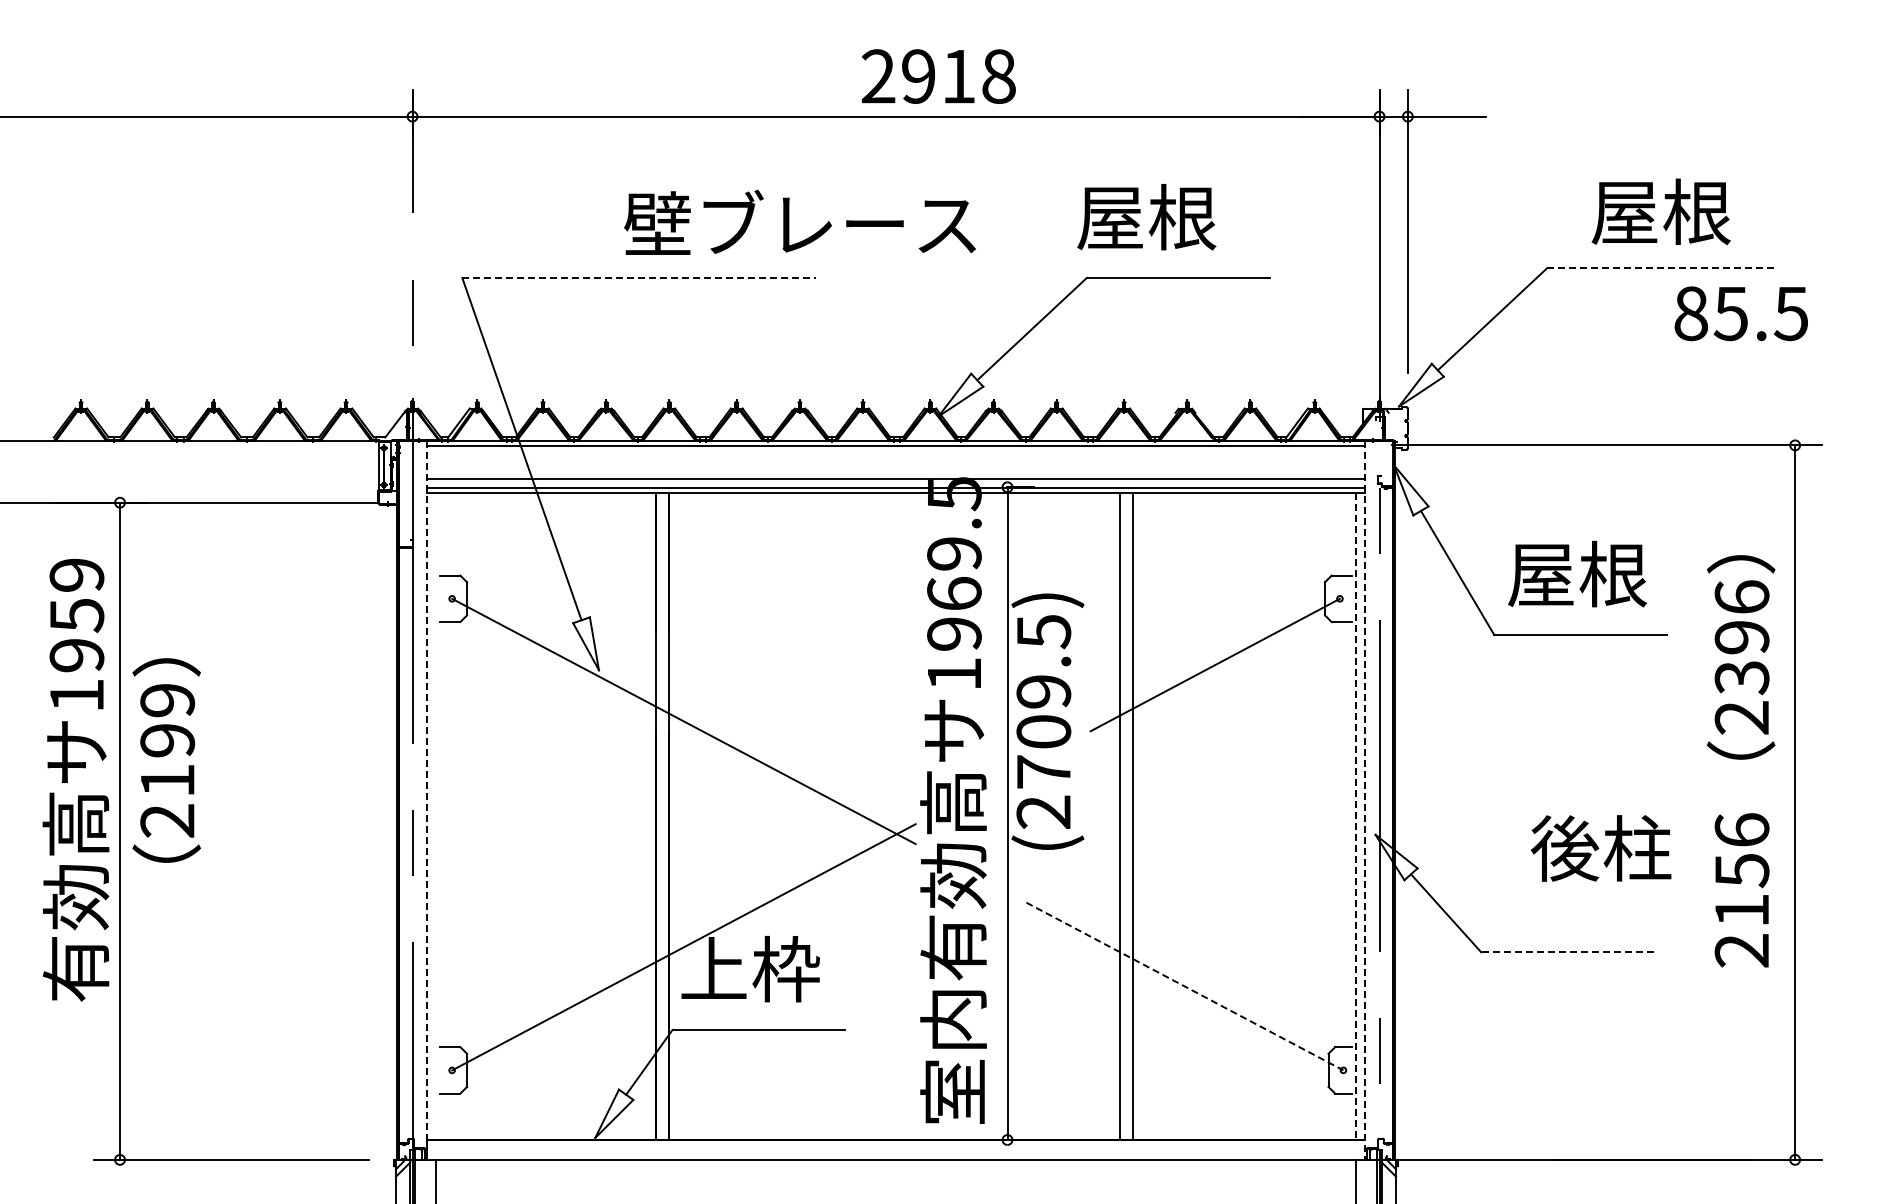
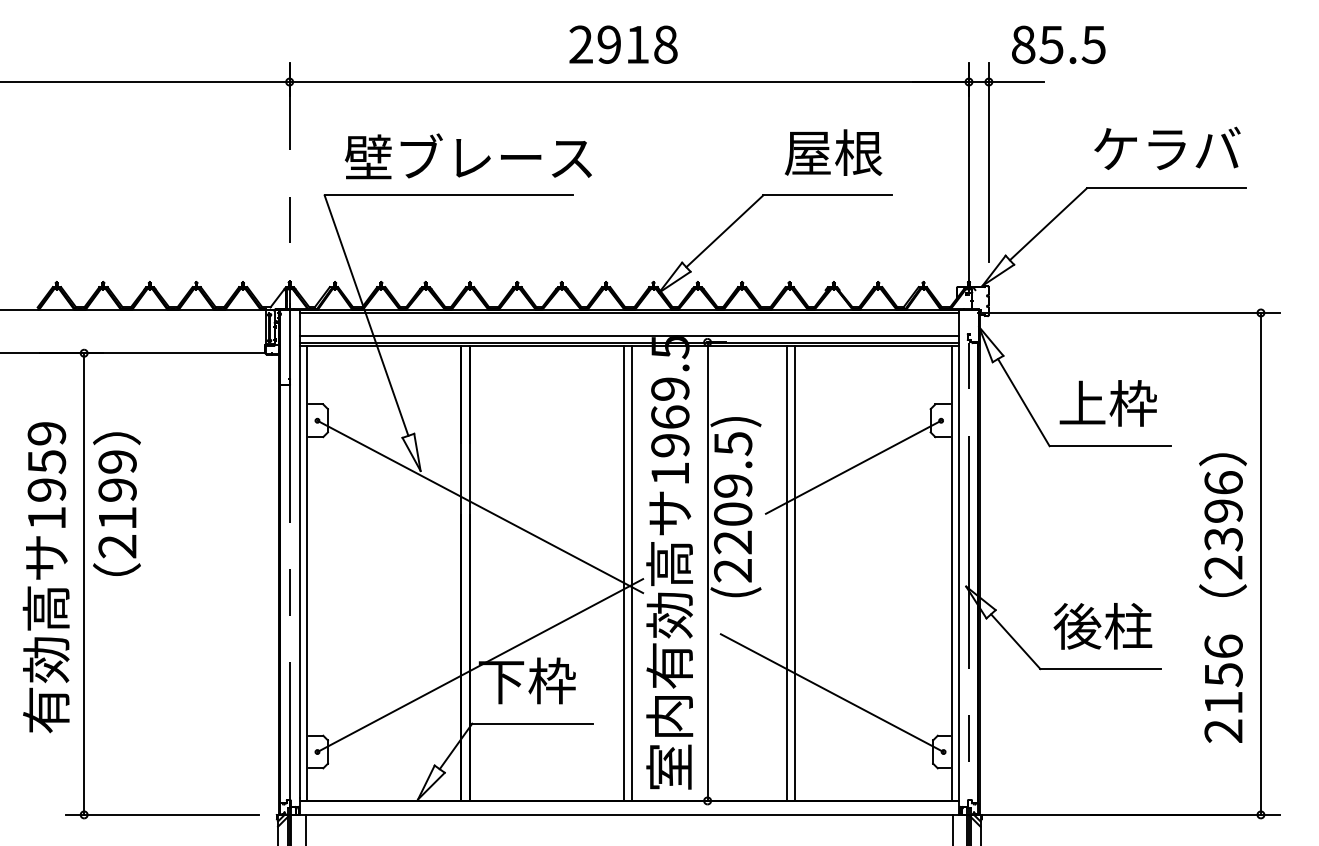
text: (938, 76) -> (623, 44), moved
text: (1661, 211) -> (1167, 148), 屋根 -> ケラバ
text: (1146, 217) -> (833, 152), moved
text: (799, 221) -> (468, 155), moved
line: (1660, 268) -> (1166, 188), dashed -> solid
line: (639, 278) -> (449, 195), dashed -> solid
text: (1740, 313) -> (1058, 44), moved
text: (1577, 574) -> (1108, 403), 屋根 -> 上枠
text: (166, 760) -> (116, 504), moved
text: (1741, 761) -> (1223, 598), moved
text: (1043, 771) -> (732, 542), (2709.5) -> (2209.5)
text: (75, 780) -> (45, 577), moved
line: (426, 788) -> (299, 554), dashed -> solid
line: (1365, 800) -> (959, 562), dashed -> solid
line: (436, 815) -> (306, 572), added
line: (888, 815) -> (624, 572), added
line: (900, 815) -> (632, 572), added
line: (1355, 816) -> (952, 573), dashed -> solid
text: (1601, 848) -> (1103, 626), moved
line: (1566, 952) -> (1100, 669), dashed -> solid
text: (713, 969) -> (501, 681), 上枠 -> 下枠
line: (1185, 986) -> (832, 693), dashed -> solid

